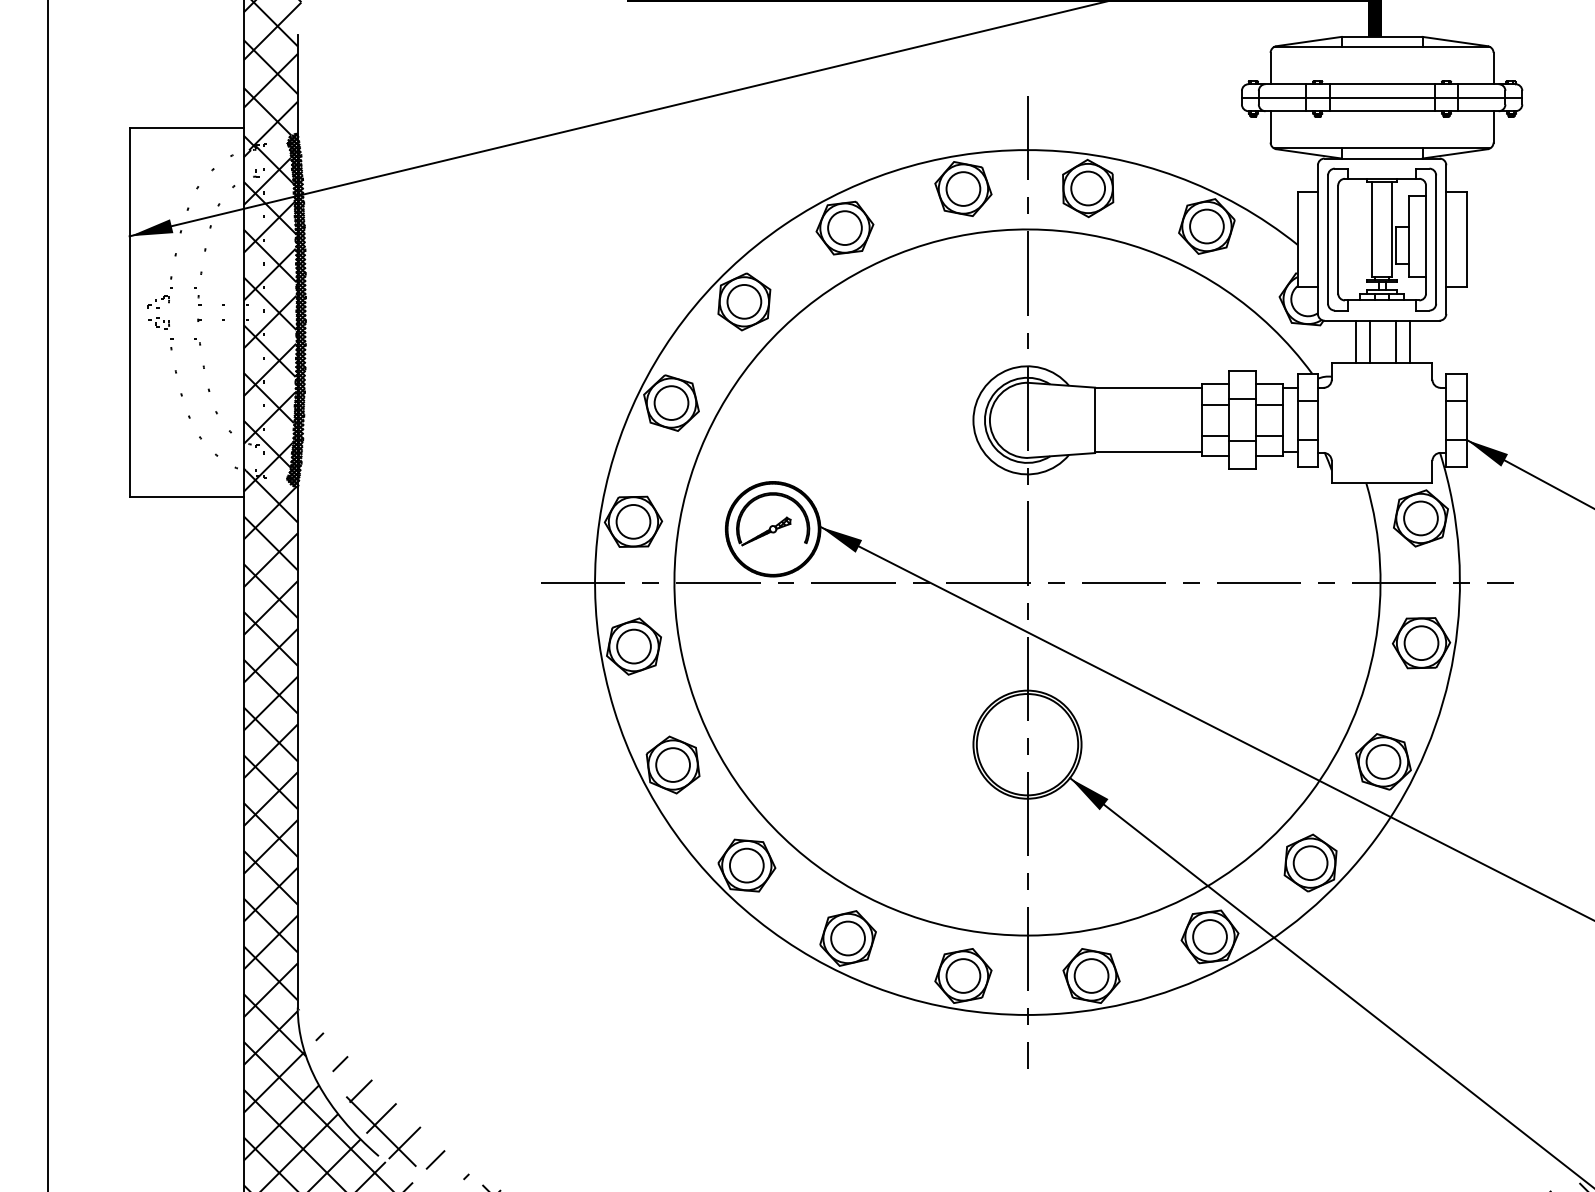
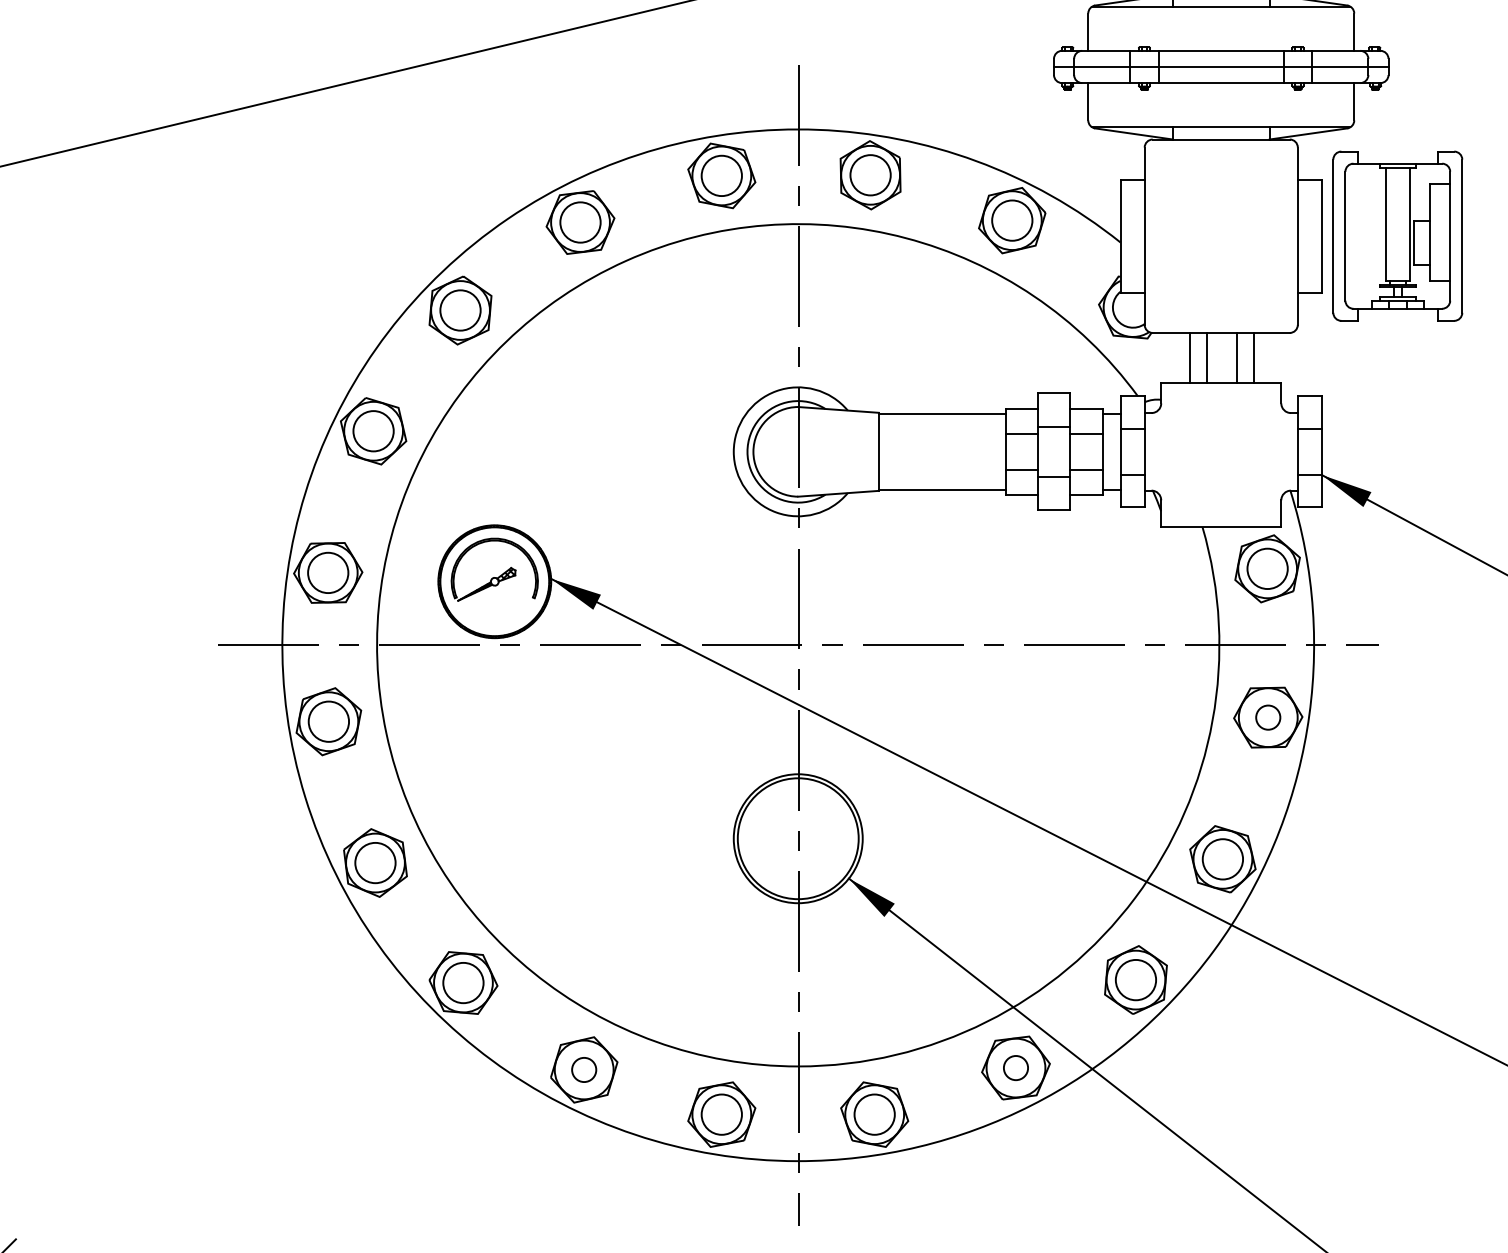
part: (1381, 239) -> (1397, 236), moved
circle: (1421, 643) -> (1268, 718), size x0.6
circle: (1209, 936) -> (1015, 1067), size x0.6
circle: (847, 938) -> (583, 1069), size x0.6

